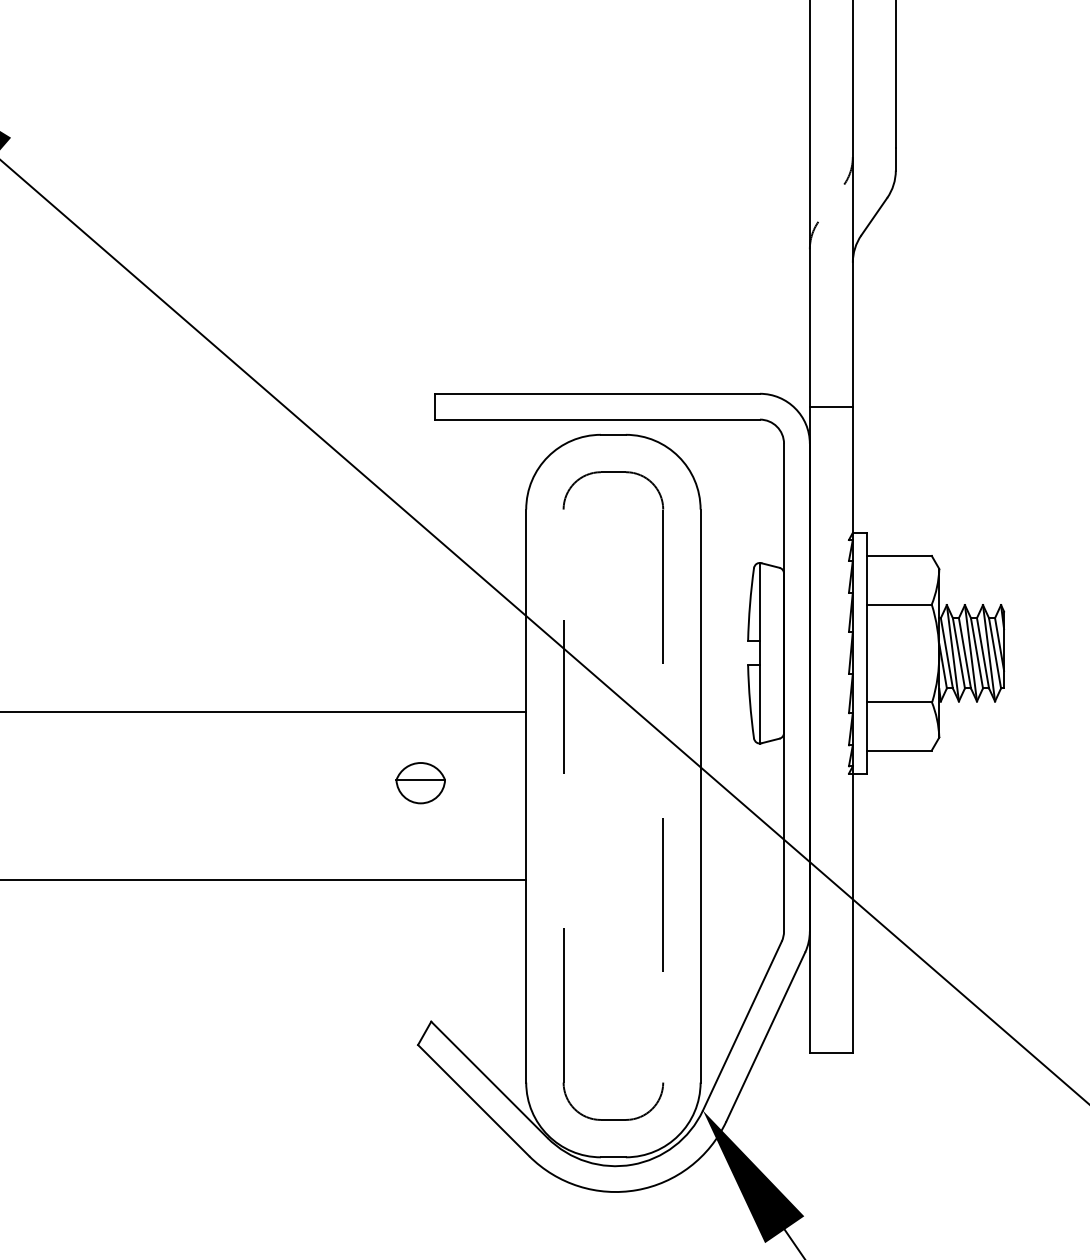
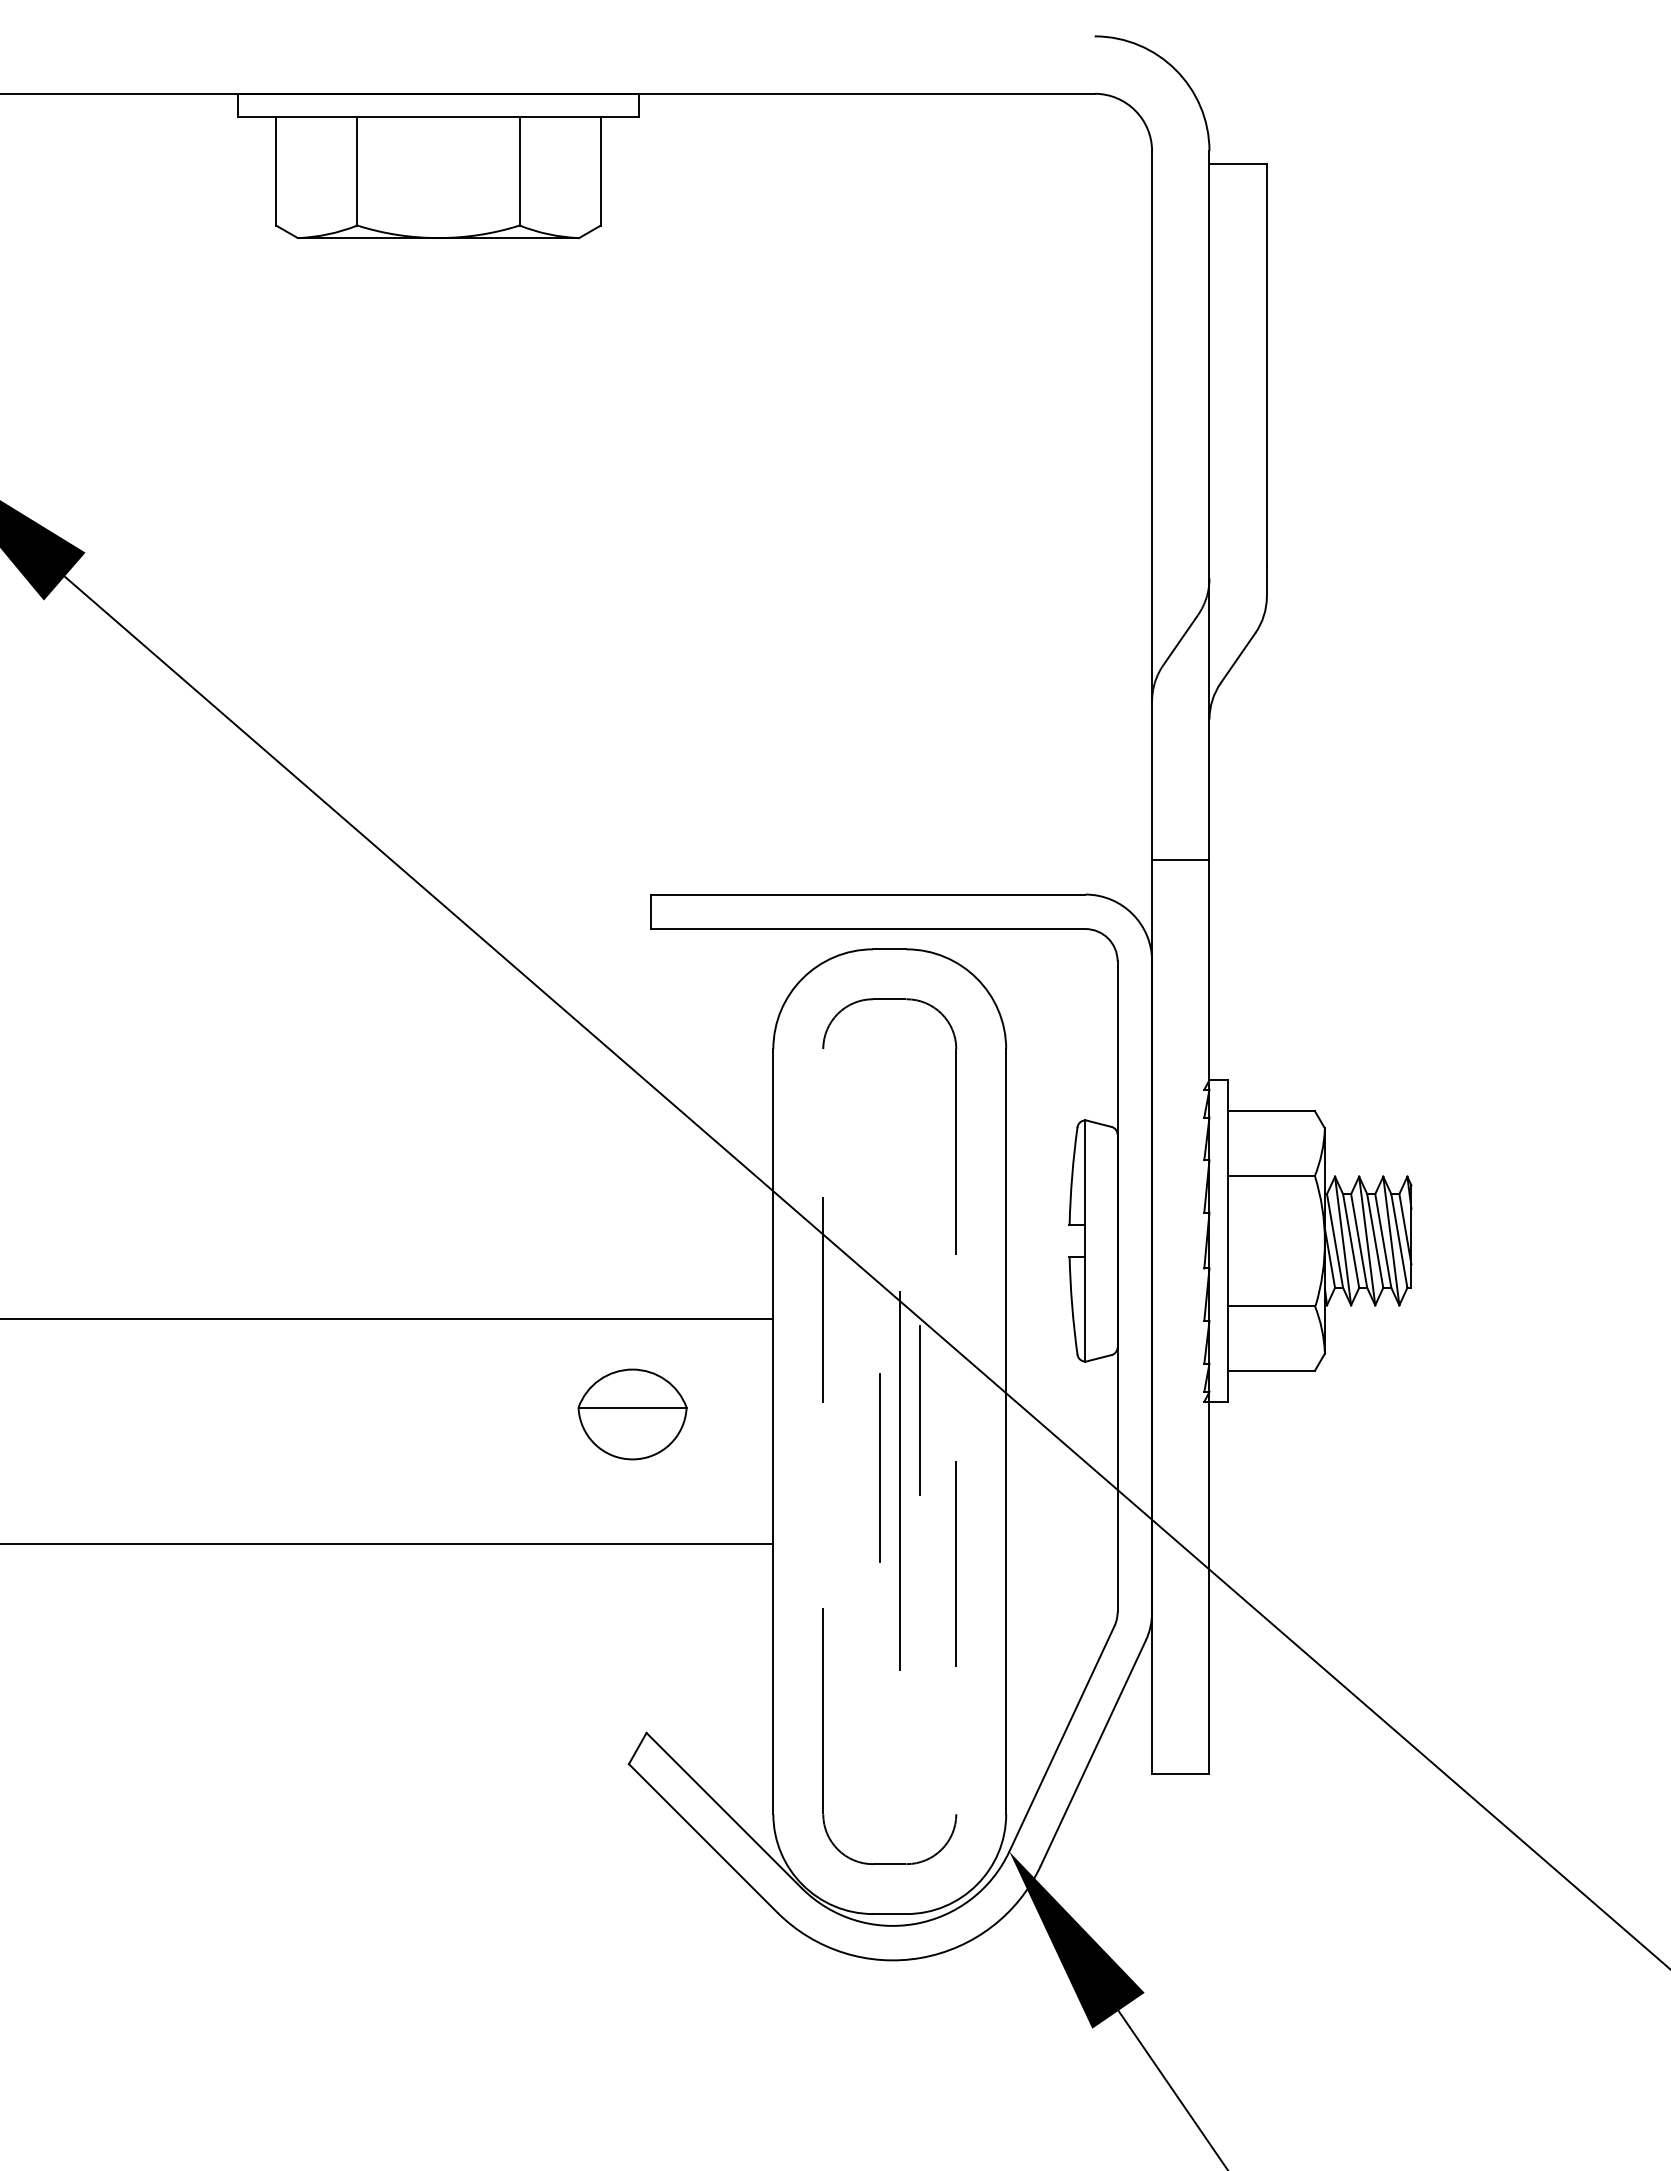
line: (831, 202) -> (1180, 639), added
line: (831, 407) -> (1180, 859), moved
line: (636, 780) -> (920, 1410), added
part: (420, 783) -> (632, 1414), size x1.67
line: (605, 822) -> (879, 1467), added
line: (620, 833) -> (899, 1481), added

